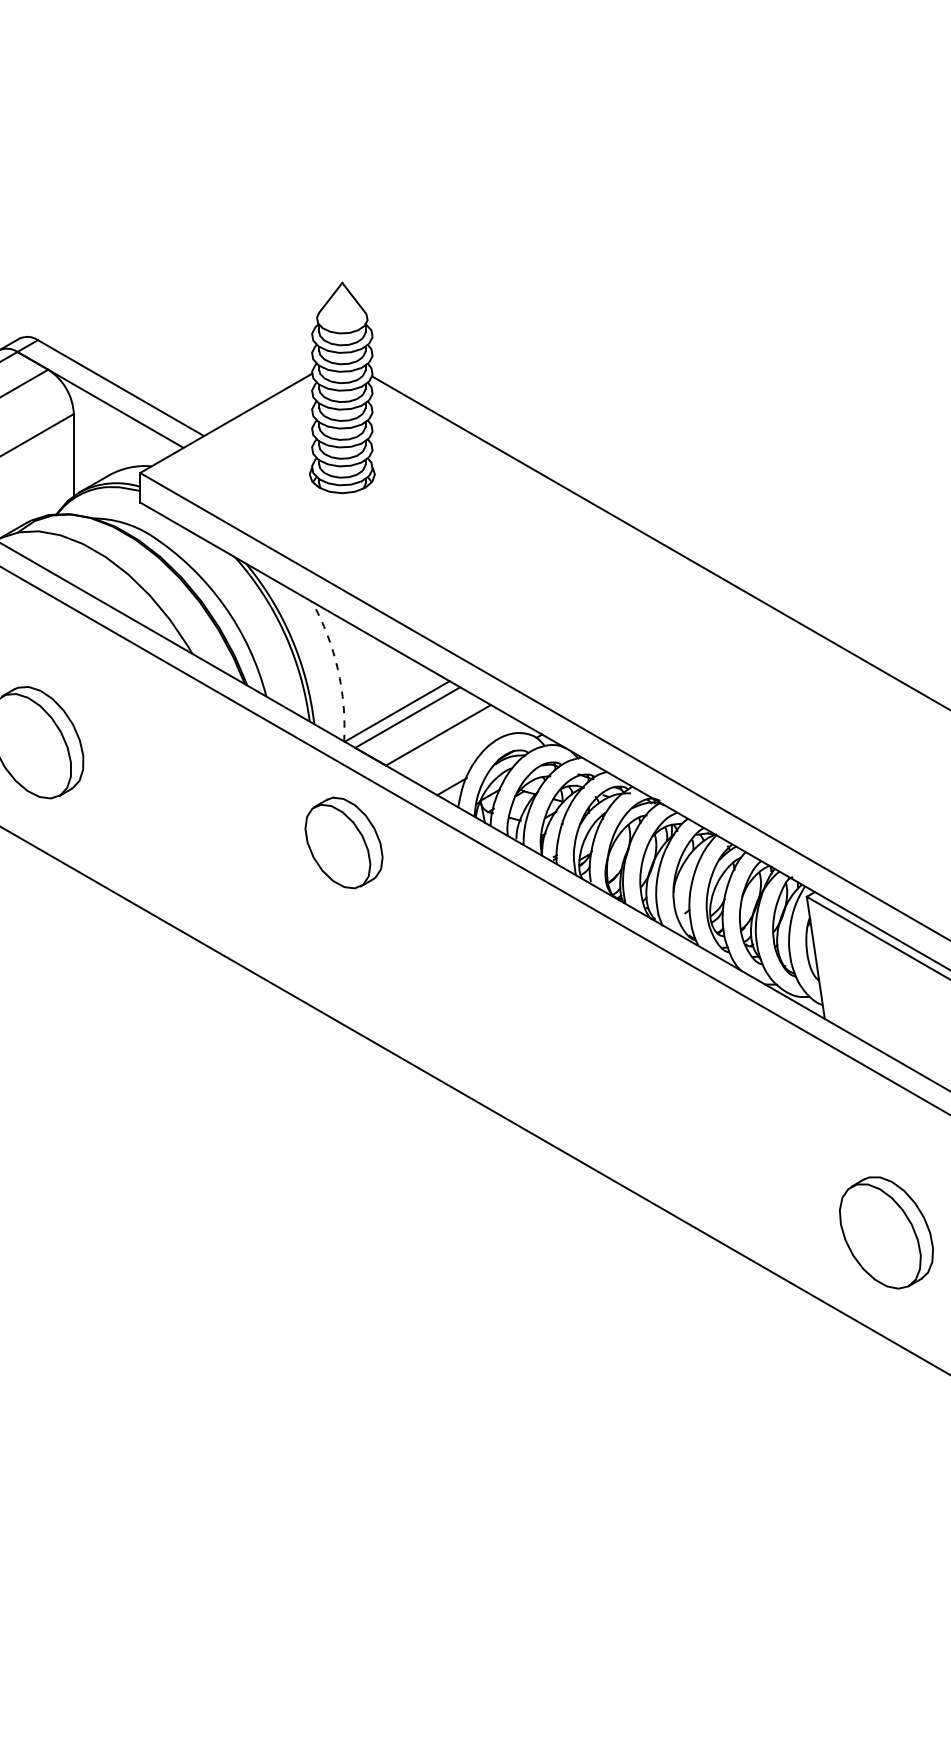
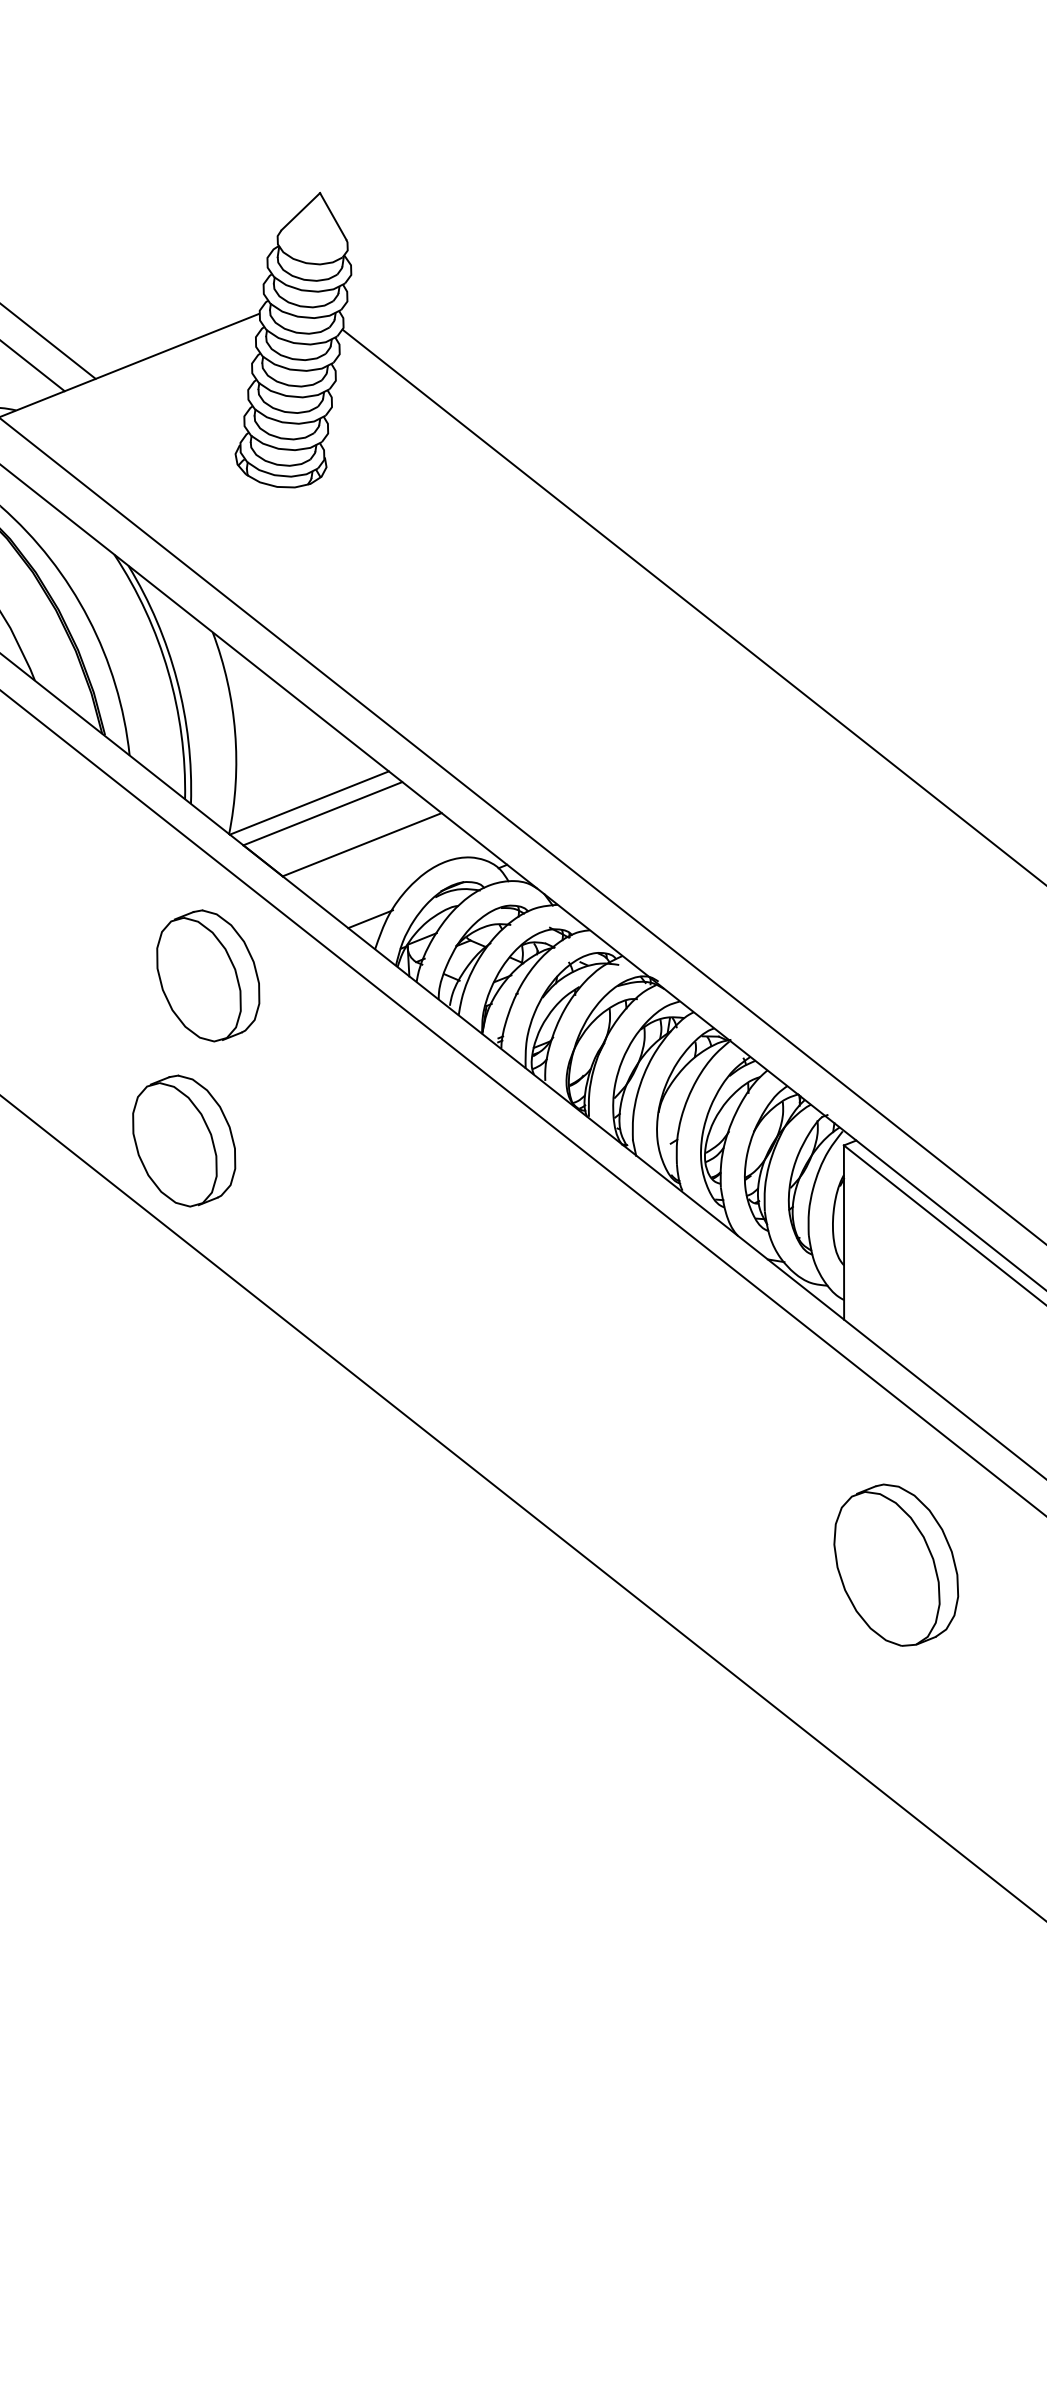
arc: (337, 669) -> (234, 732), dashed -> solid
part: (343, 960) -> (183, 1139), added
part: (886, 1232) -> (896, 1564), moved

